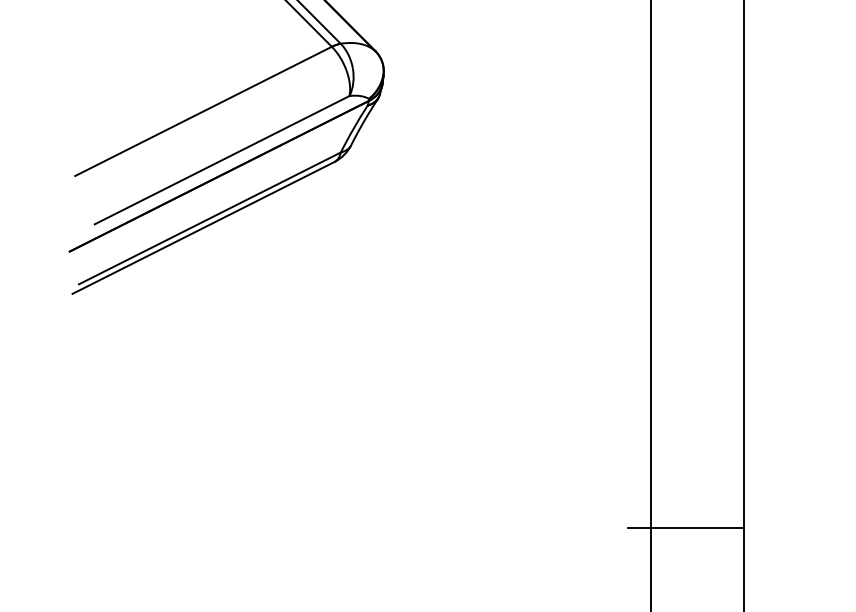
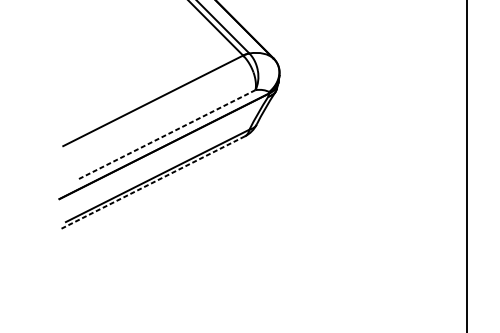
line: (222, 160) -> (166, 135), solid -> dashed
line: (203, 227) -> (153, 182), solid -> dashed

